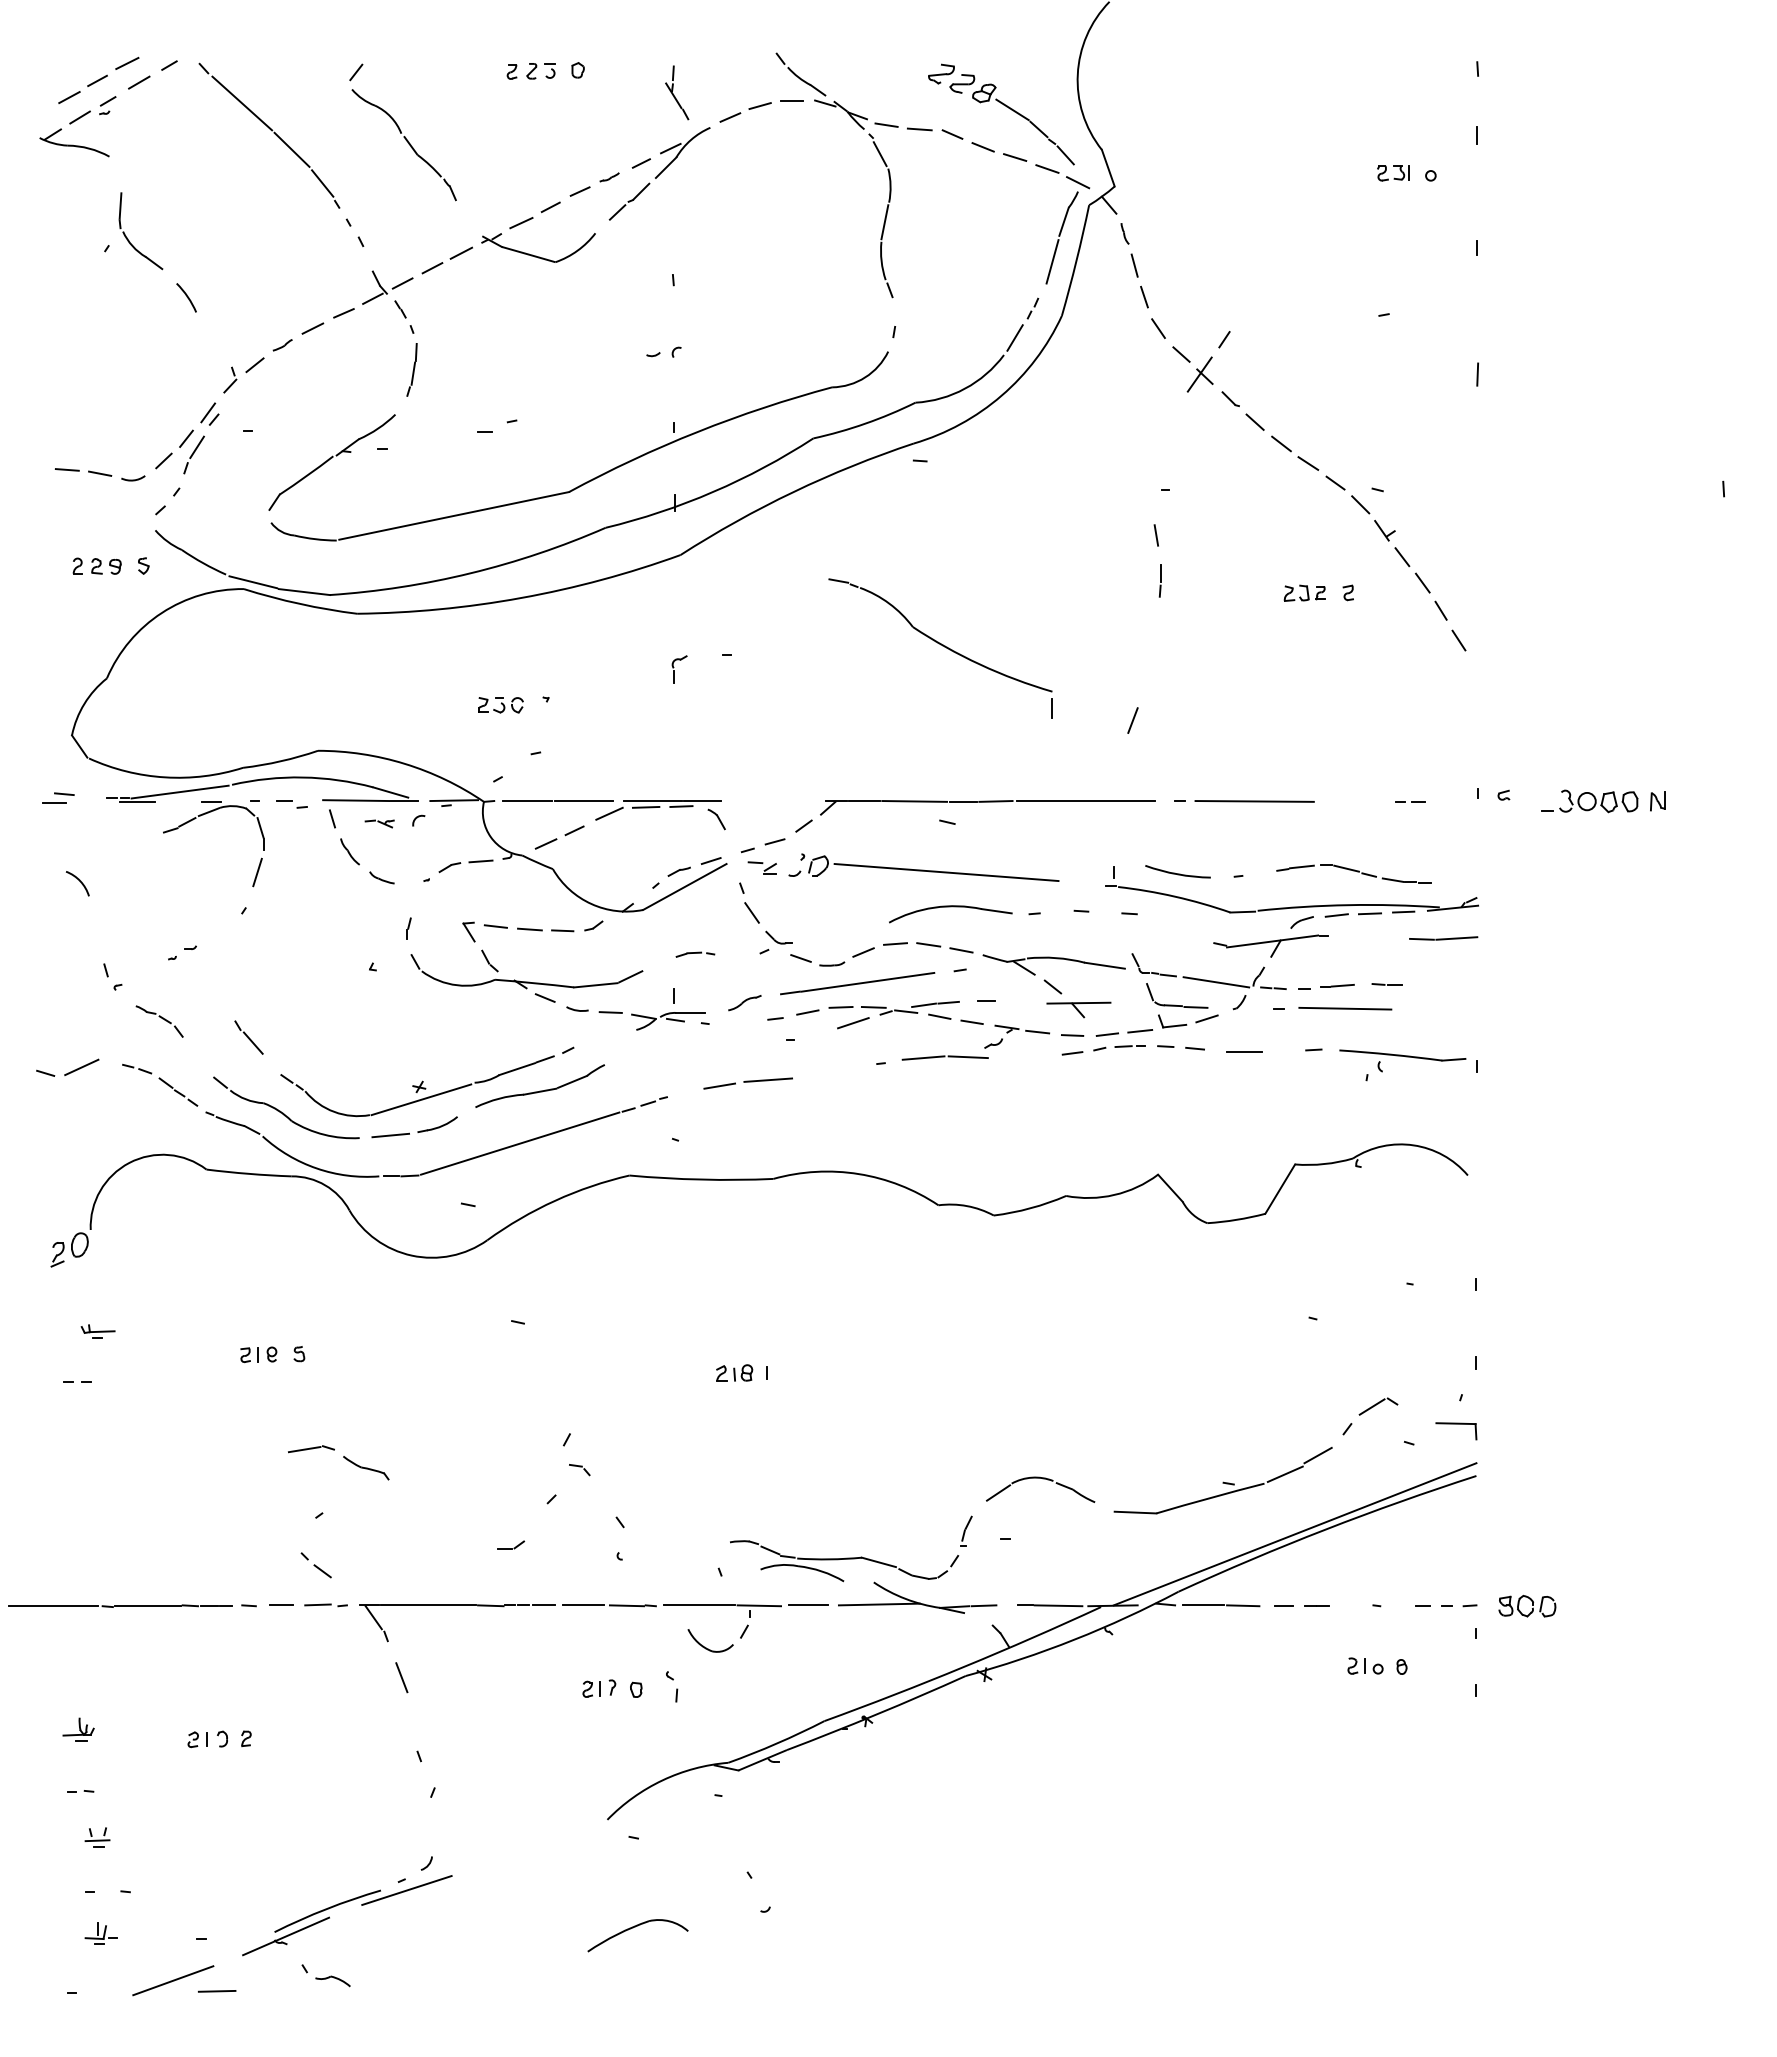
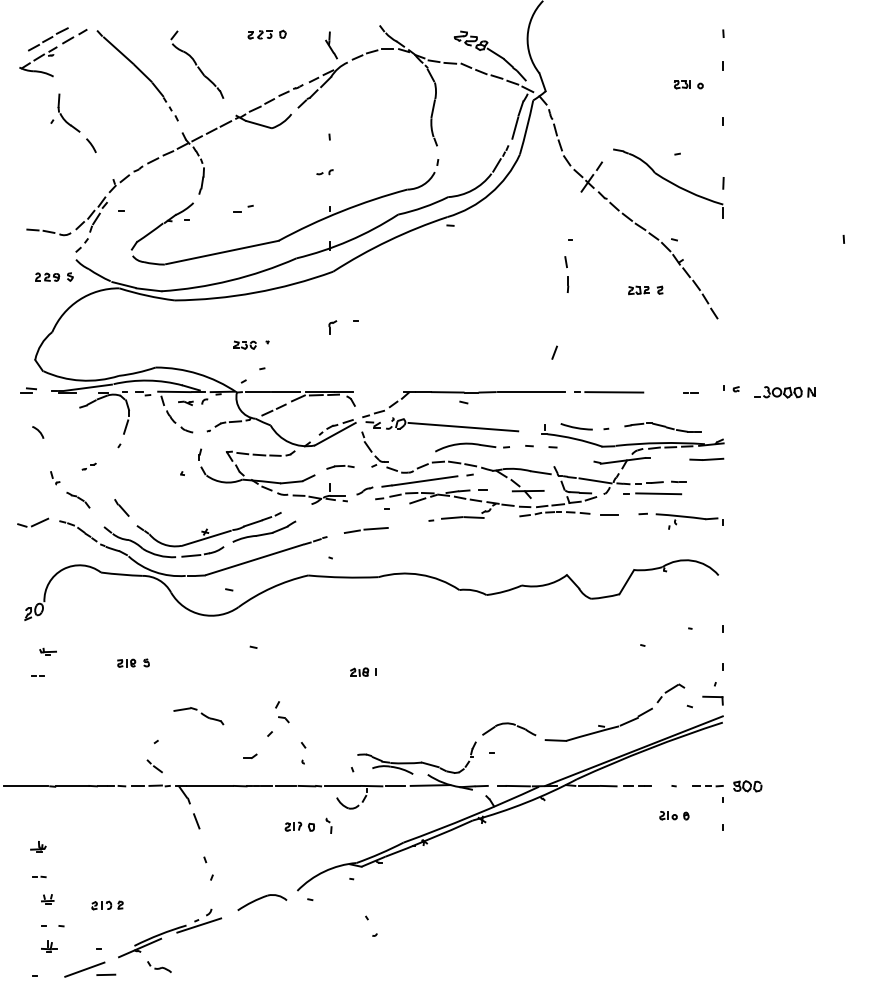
part: (940, 648) -> (668, 183), moved
part: (695, 954) -> (340, 467), size x1.43
part: (338, 1463) -> (198, 716), moved
part: (219, 1739) -> (107, 905), moved
part: (638, 1935) -> (262, 902), moved

